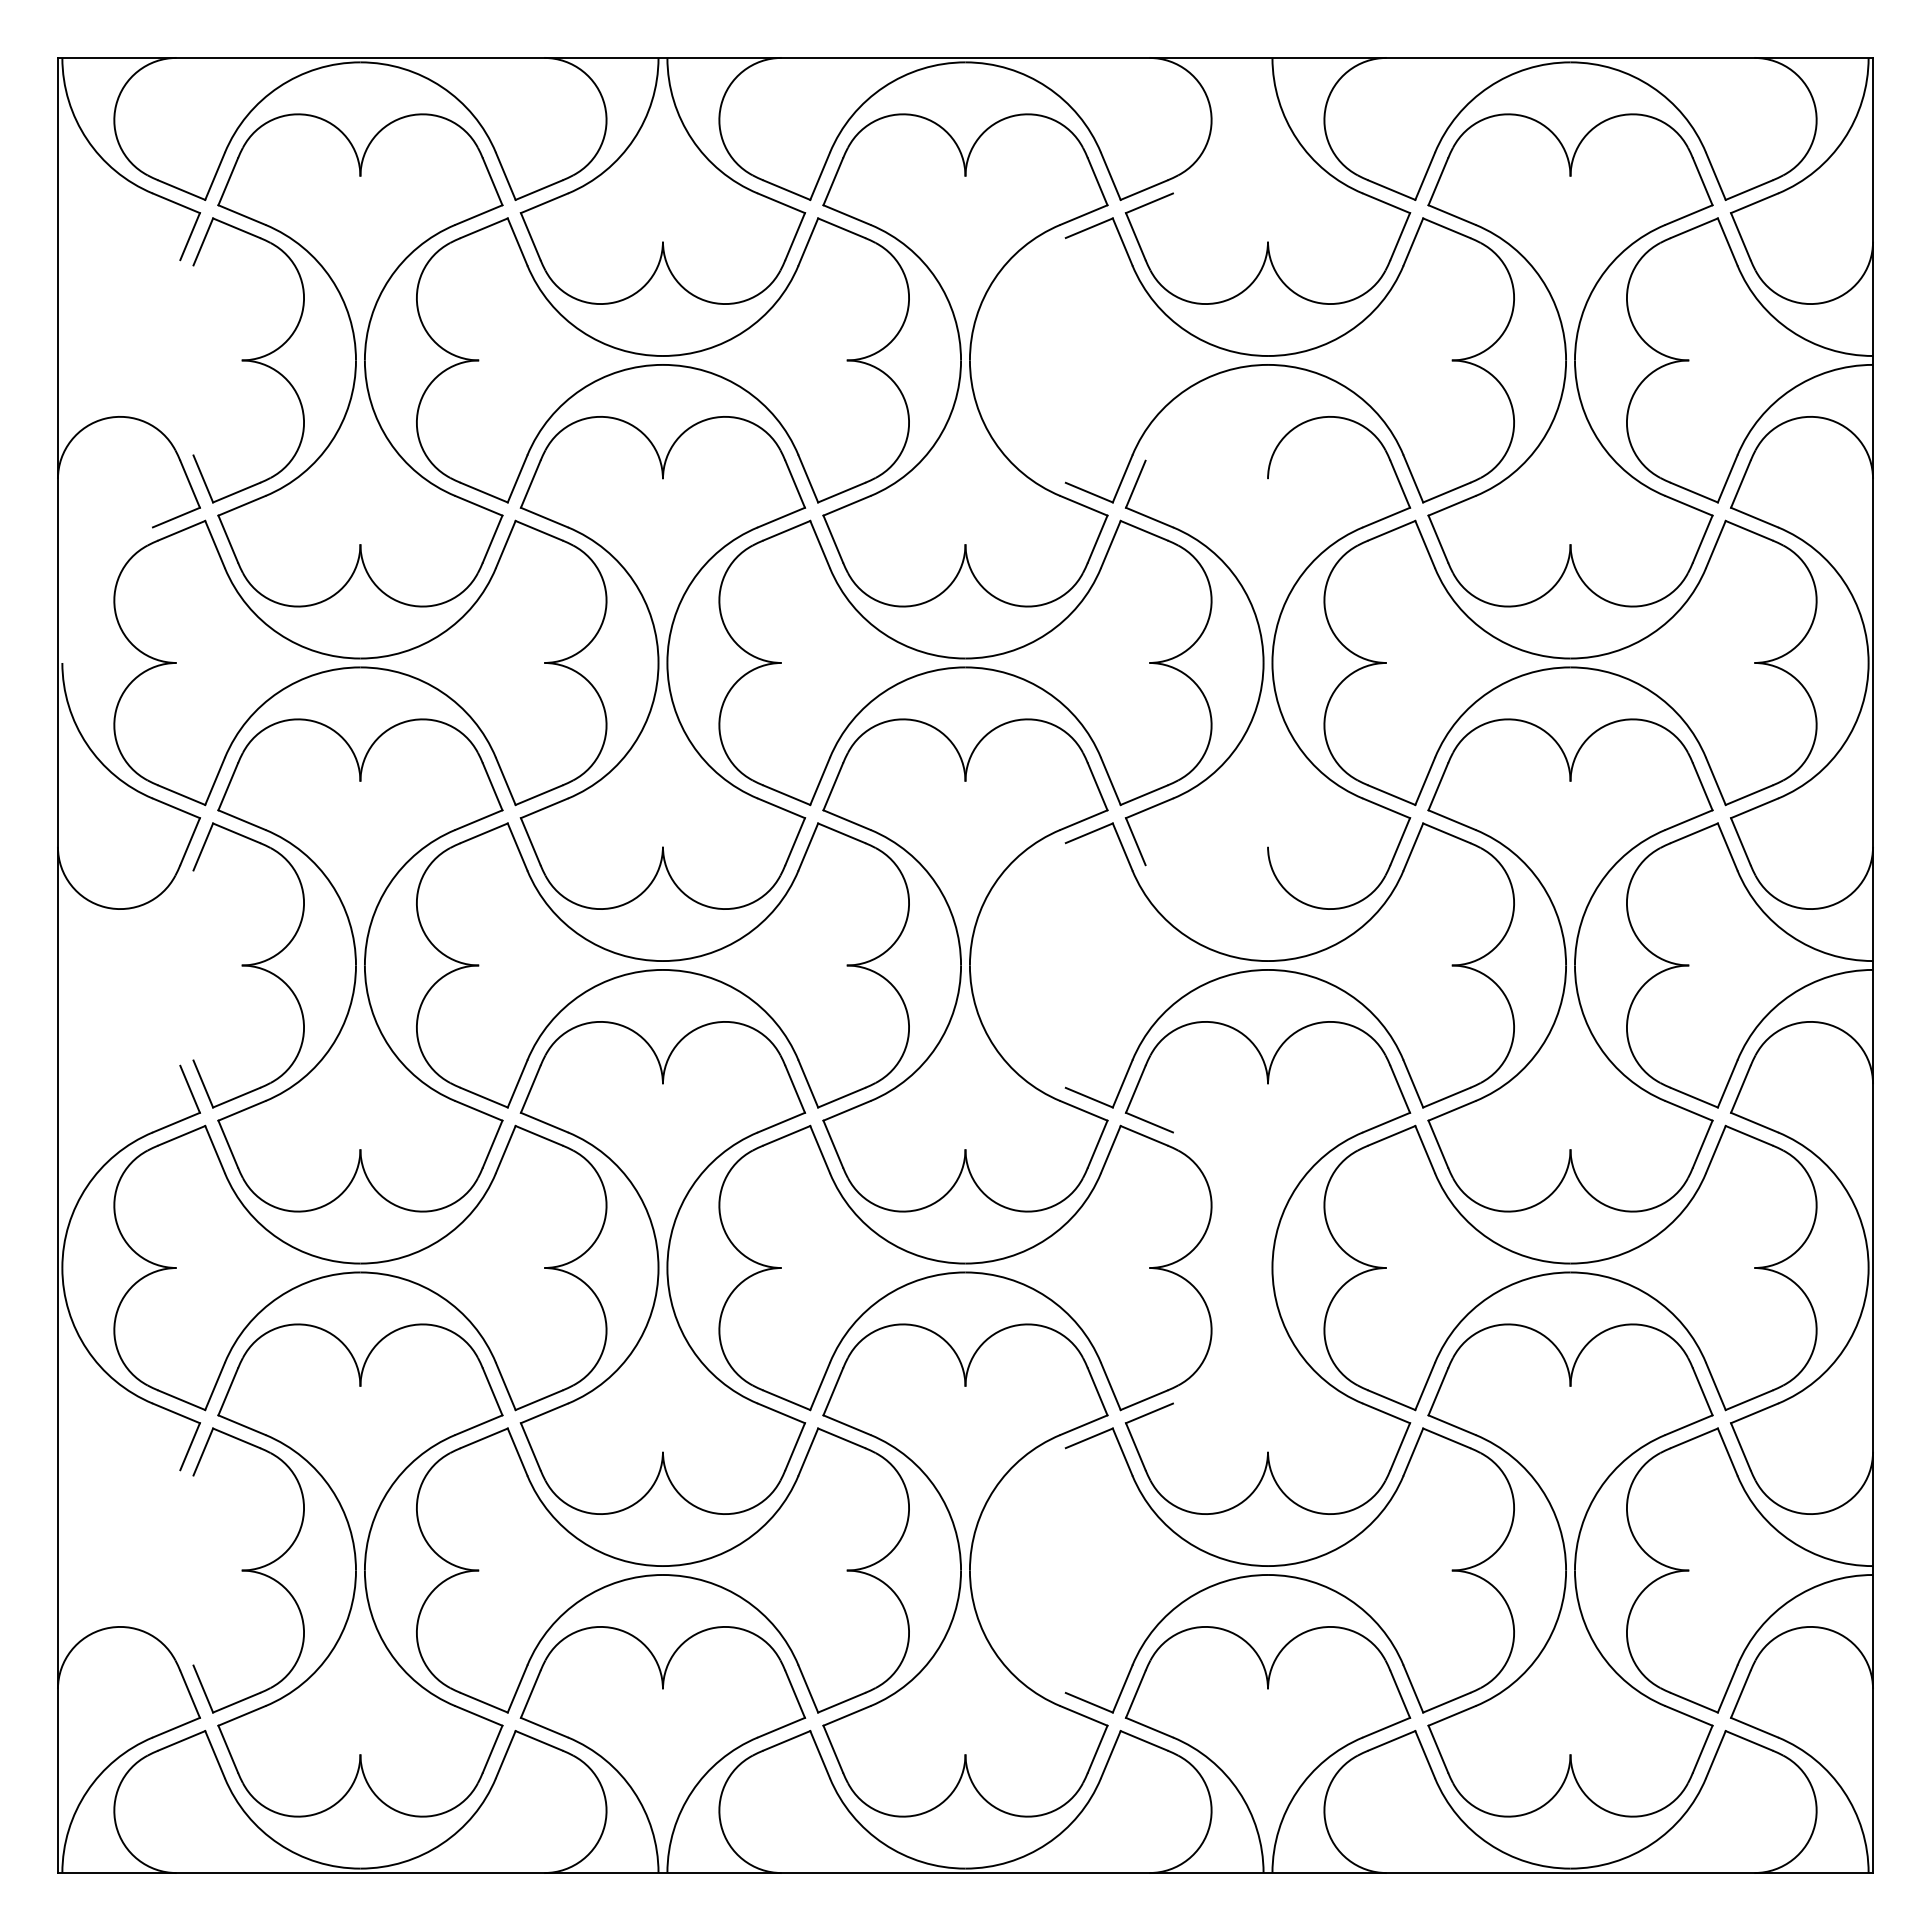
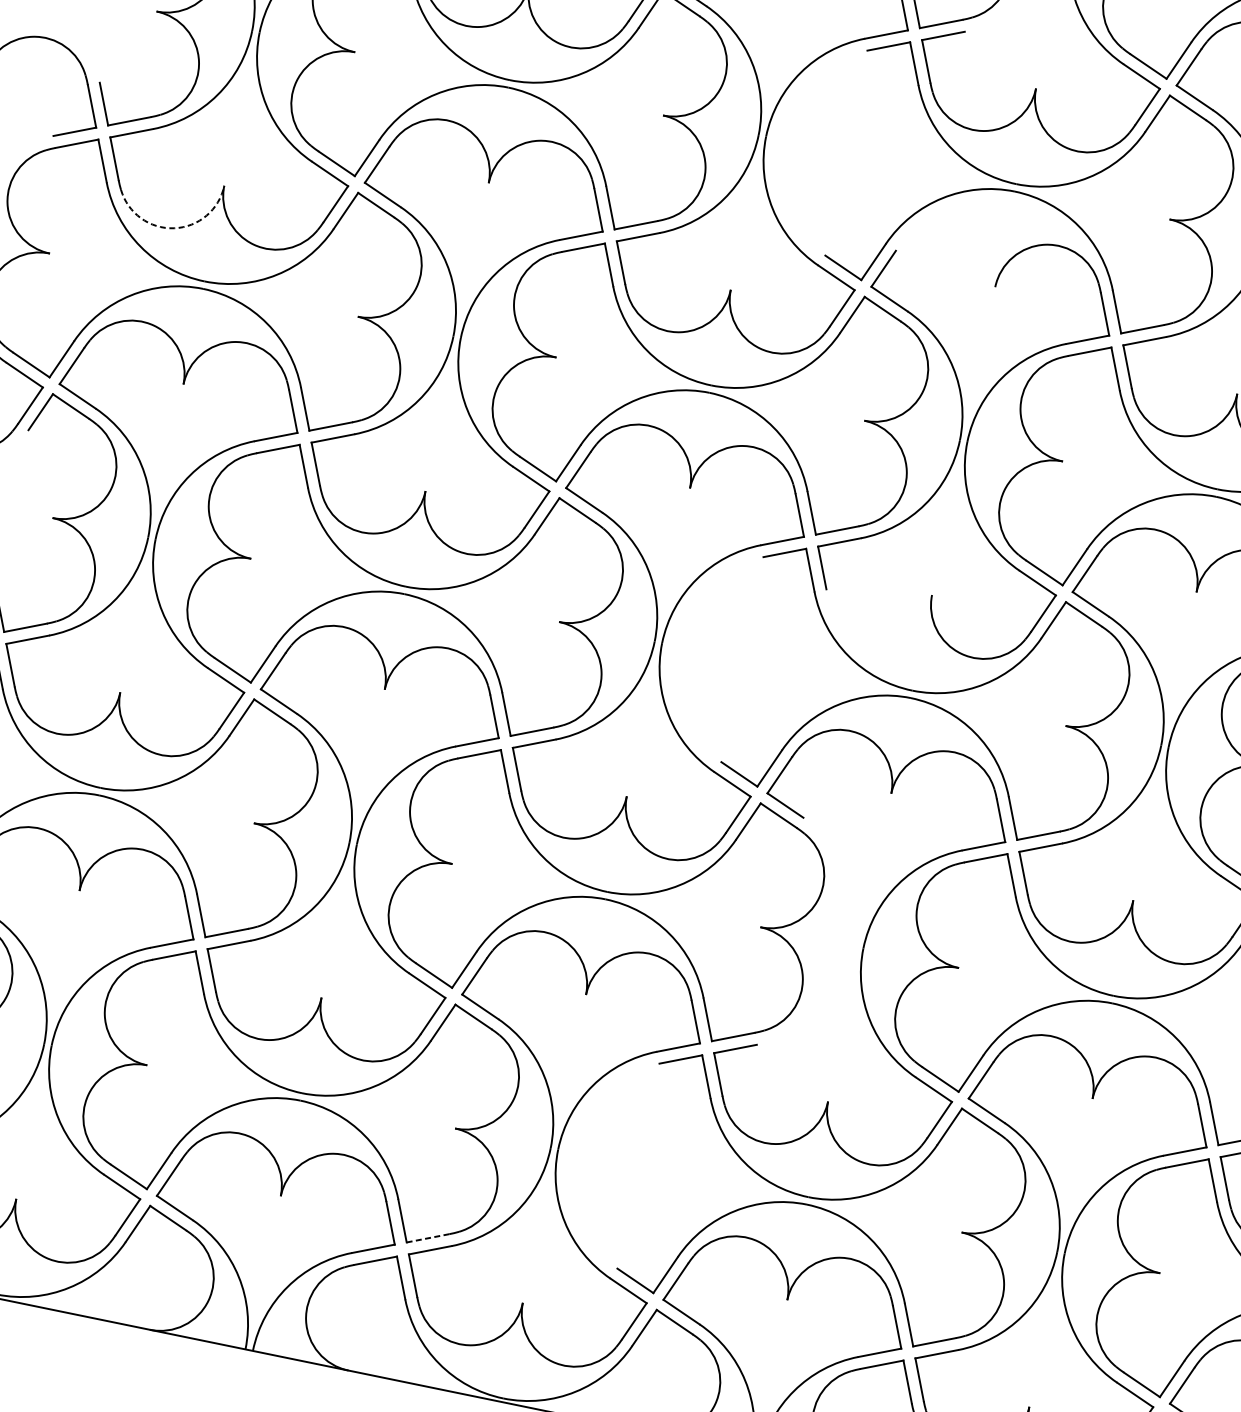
arc: (313, 604) -> (174, 228), solid -> dashed
line: (841, 1702) -> (427, 1238), solid -> dashed

